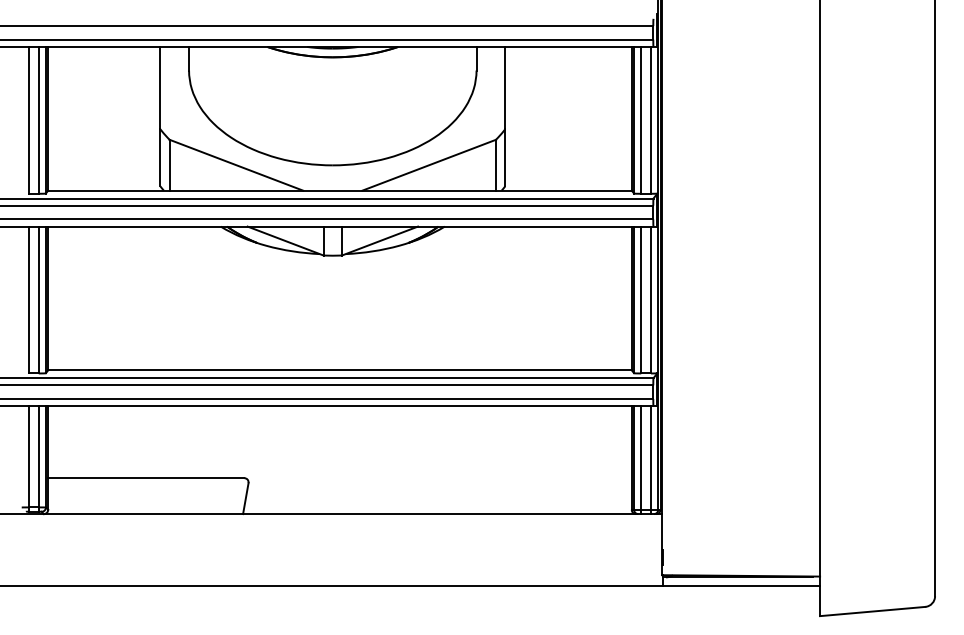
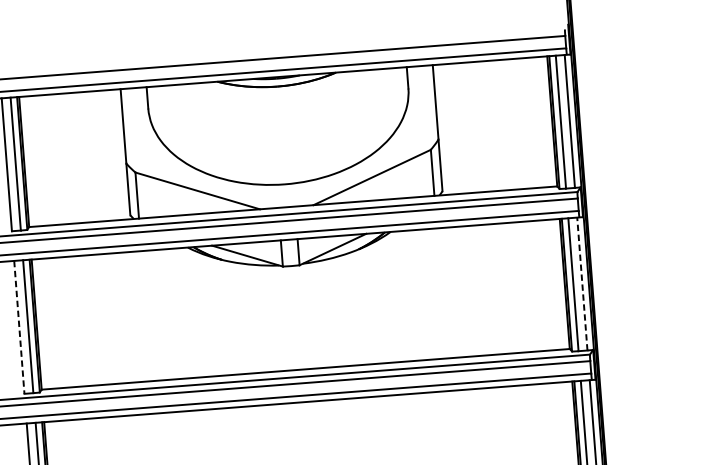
line: (651, 299) -> (582, 283), solid -> dashed
line: (28, 300) -> (19, 327), solid -> dashed

